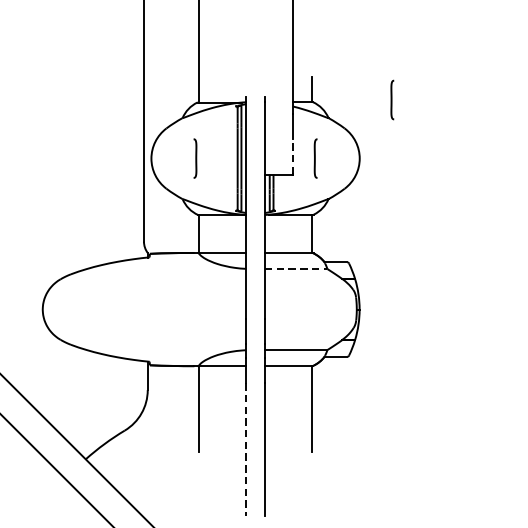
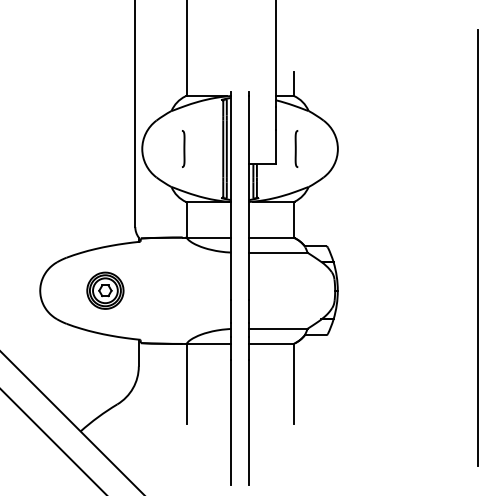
line: (392, 99) -> (368, 93), removed
line: (293, 155) -> (275, 146), dashed -> solid
line: (508, 263) -> (477, 247), added
line: (296, 268) -> (278, 252), dashed -> solid
part: (112, 309) -> (105, 290), added
line: (246, 449) -> (231, 422), dashed -> solid

